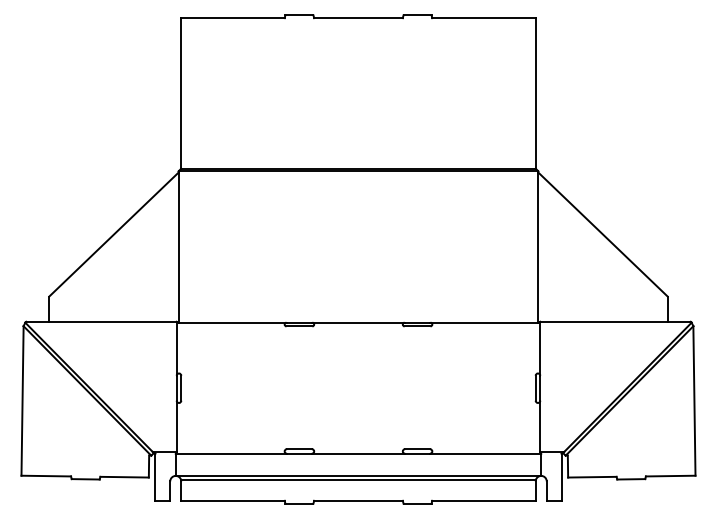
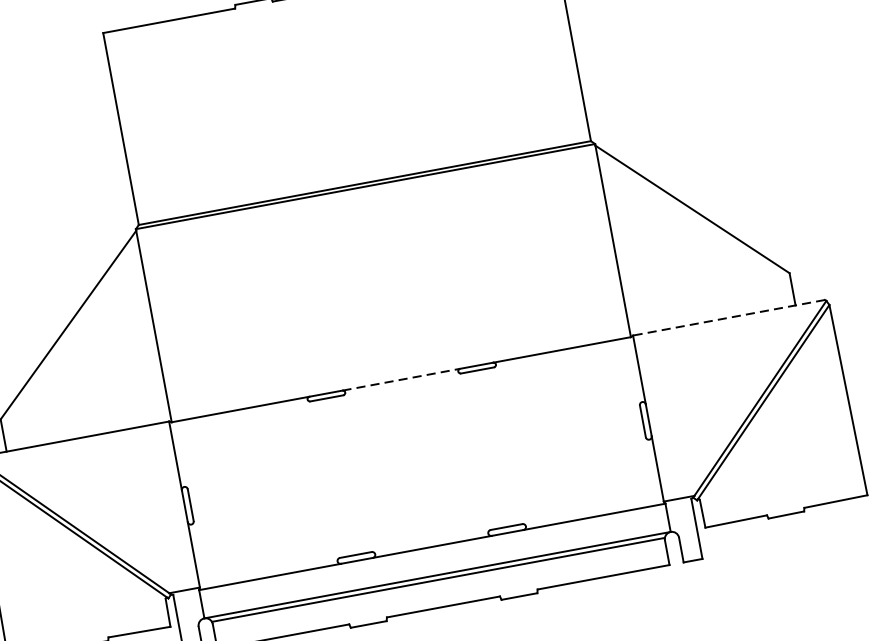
line: (615, 321) -> (728, 317), solid -> dashed
line: (359, 322) -> (402, 379), solid -> dashed

